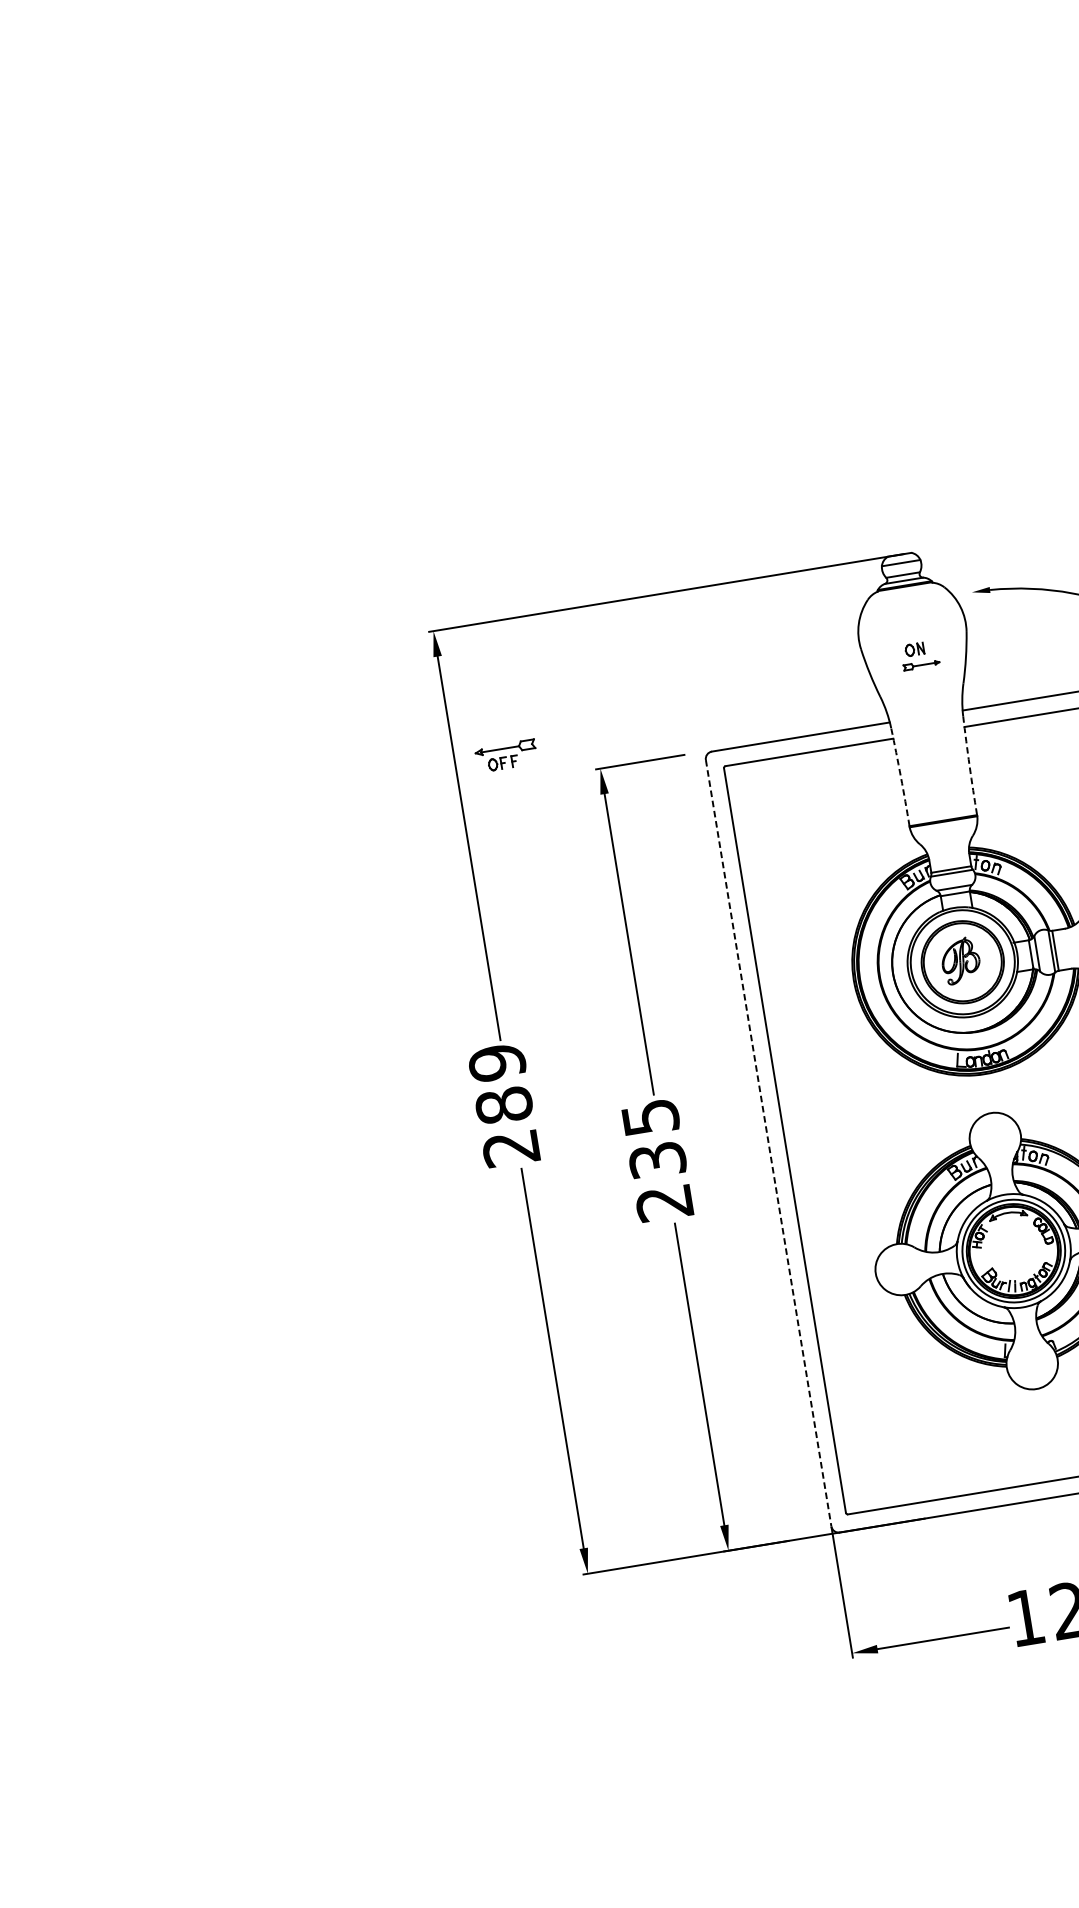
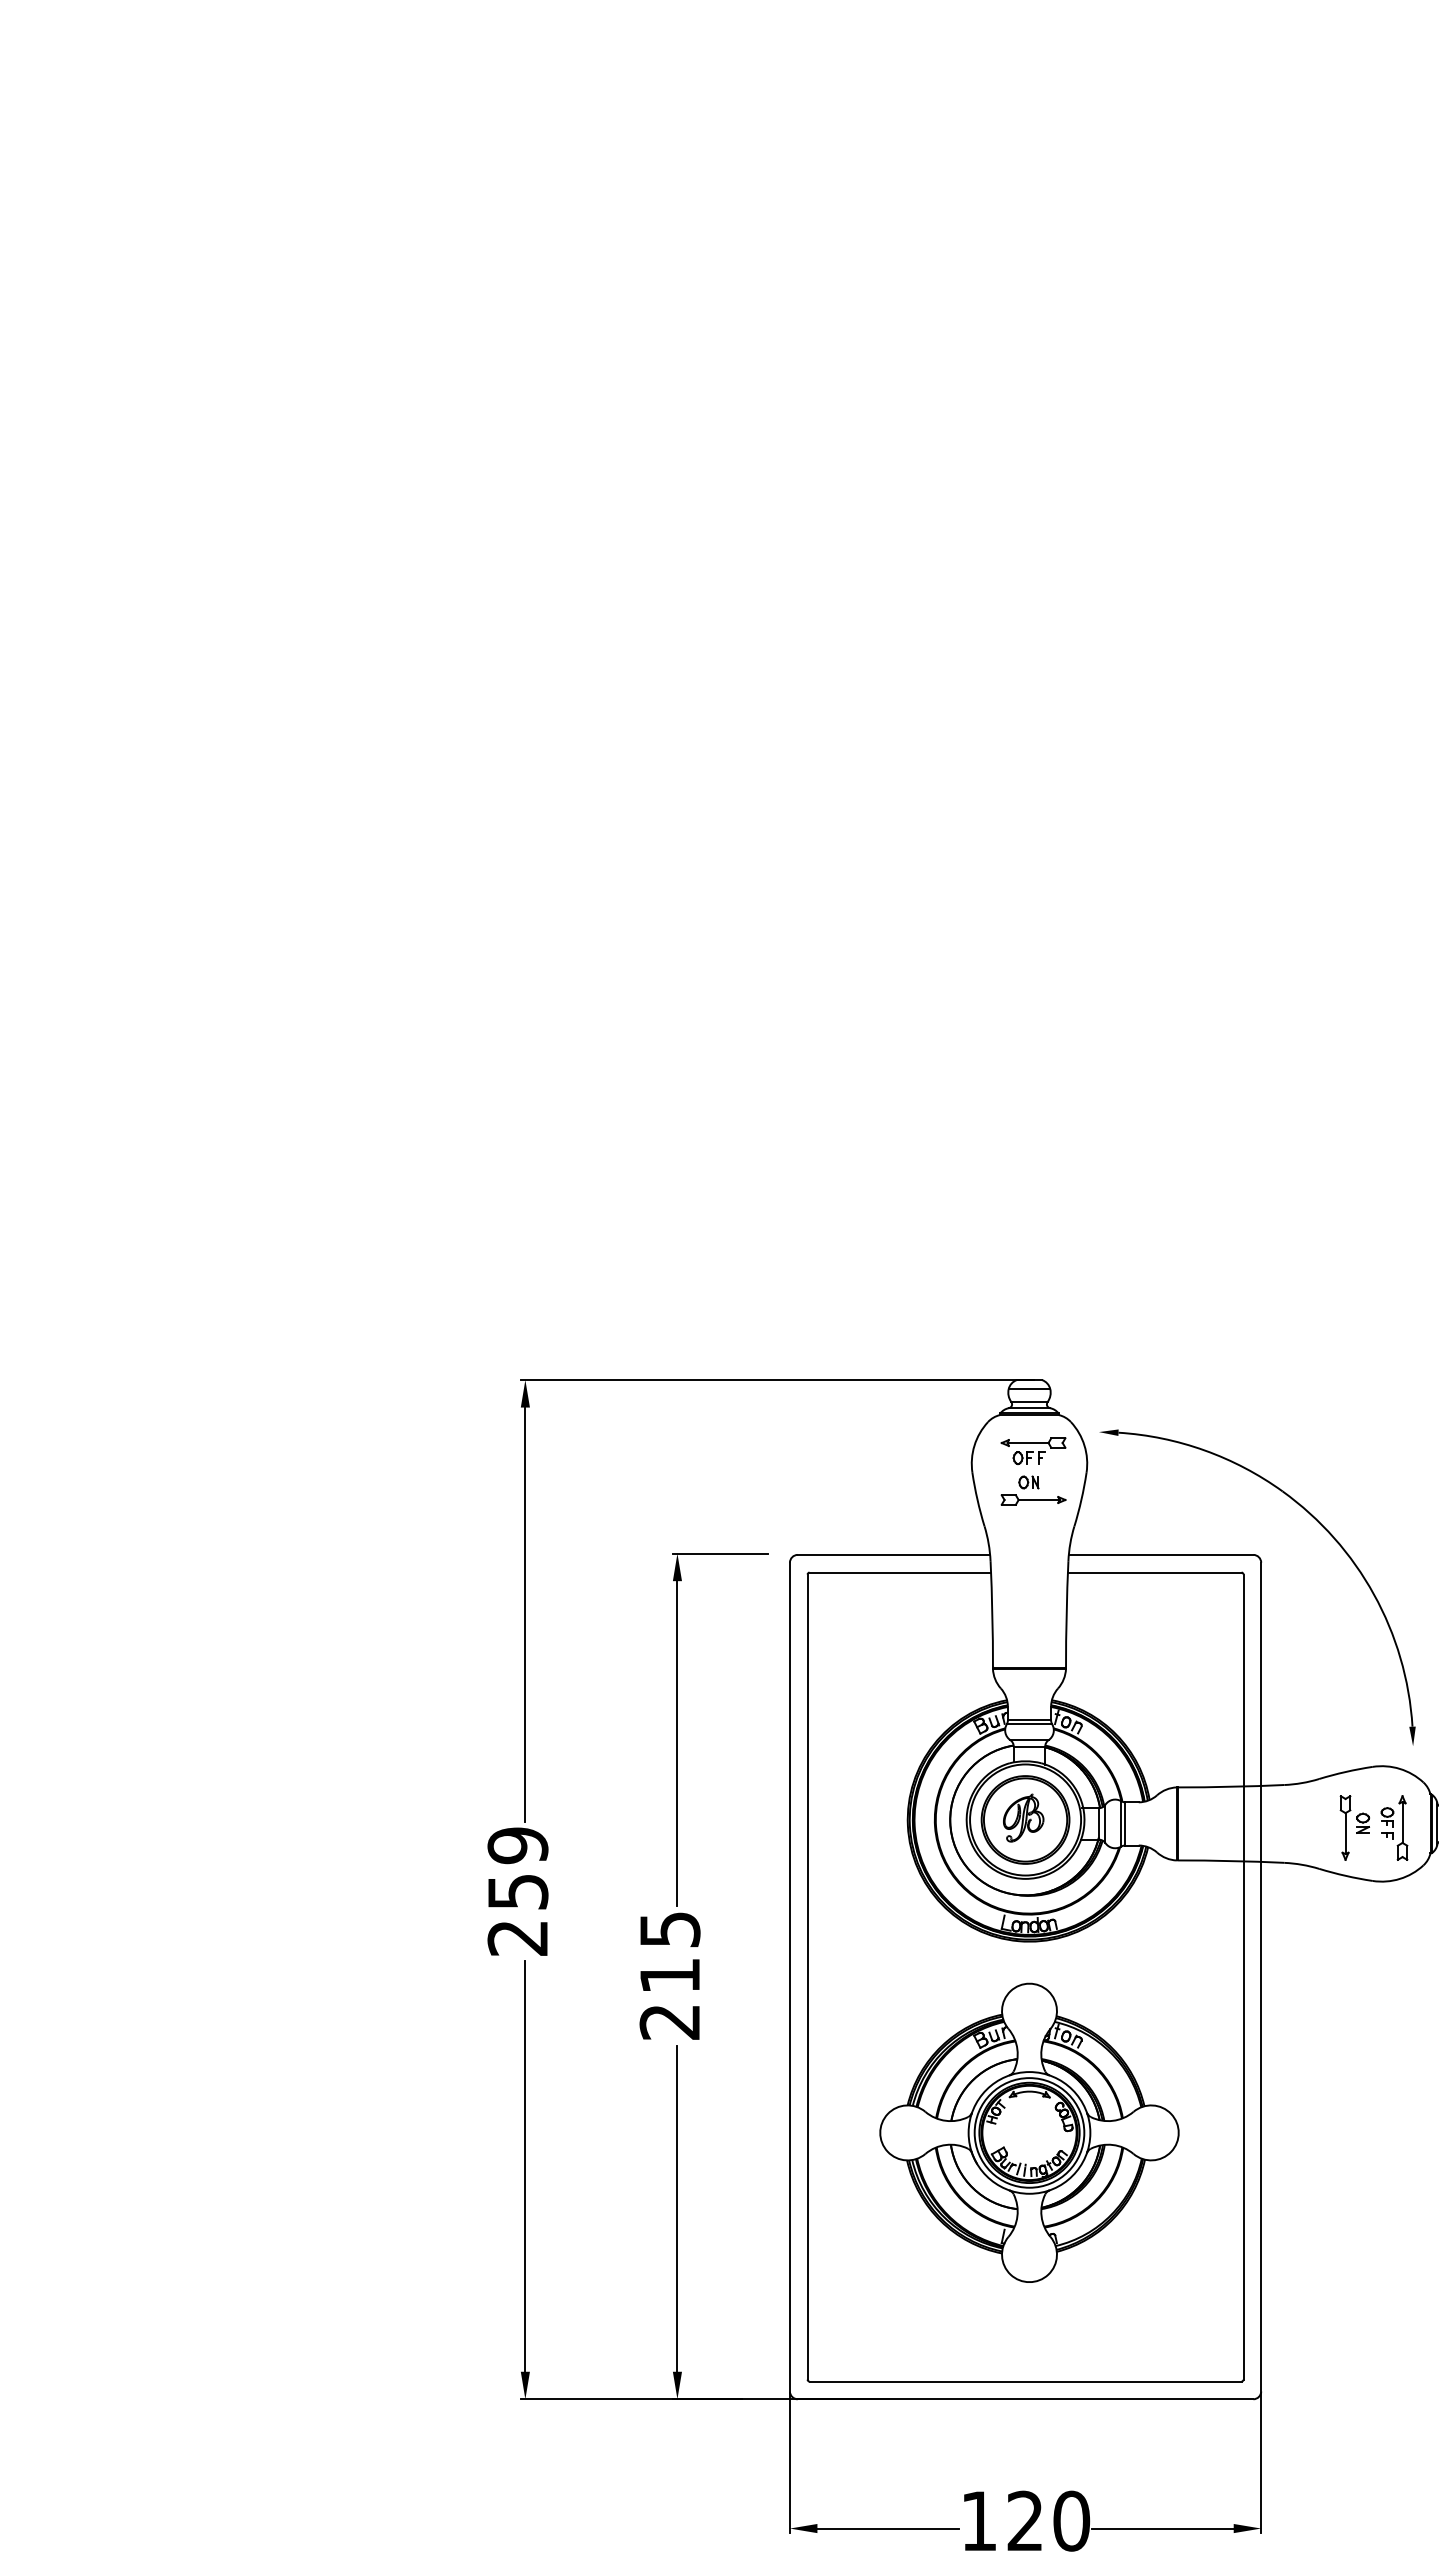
part: (921, 664) -> (1033, 1499), size x1.67
part: (506, 755) -> (1033, 1450), moved
arc: (969, 766) -> (1066, 1614), dashed -> solid
arc: (901, 777) -> (992, 1614), dashed -> solid
text: (503, 1105) -> (517, 1891), 289 -> 259
line: (768, 1143) -> (789, 1977), dashed -> solid
text: (657, 1160) -> (669, 1975), 235 -> 215

